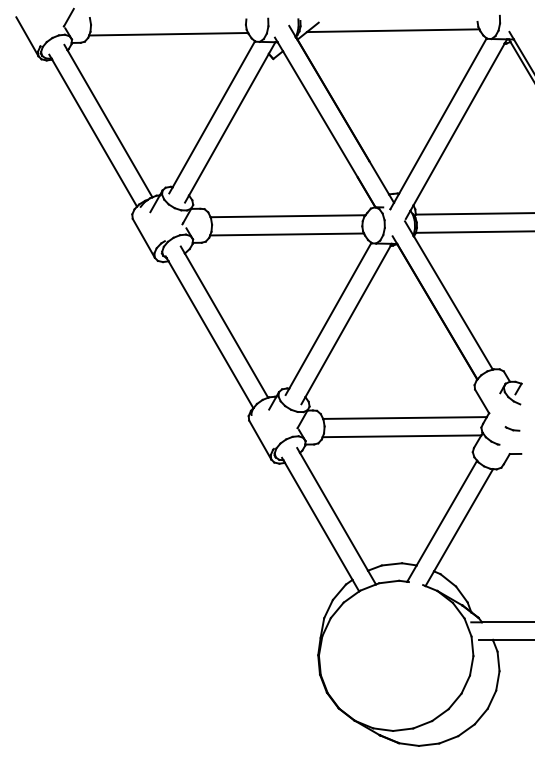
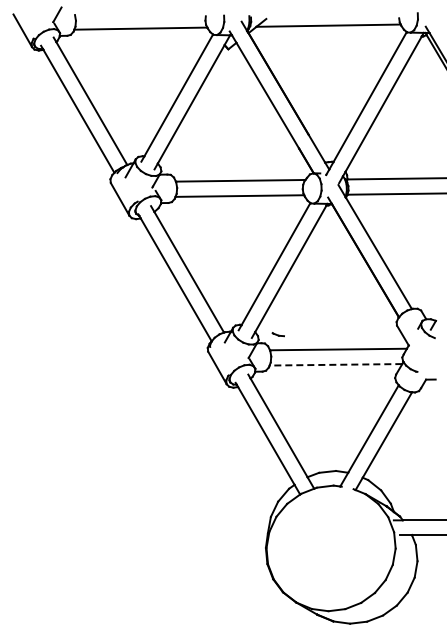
part: (511, 428) -> (277, 334), moved
line: (401, 435) -> (335, 364), solid -> dashed

